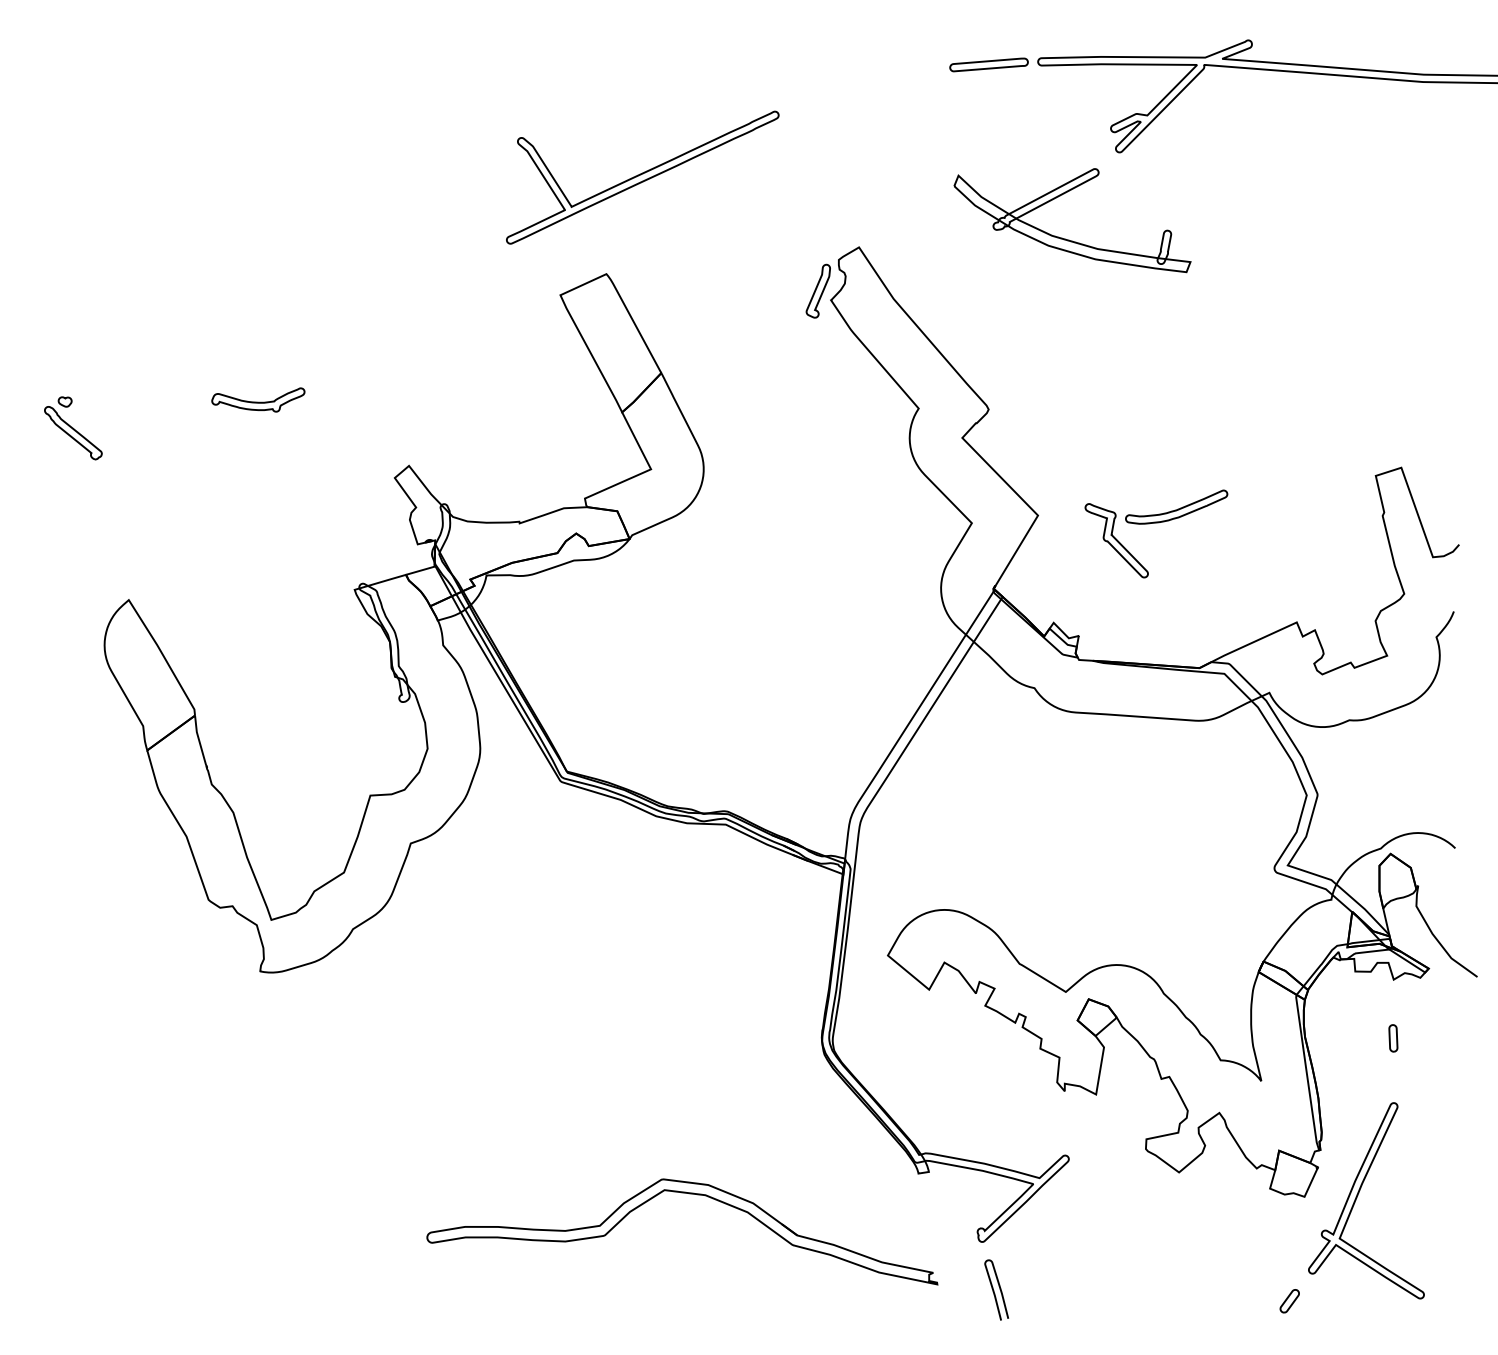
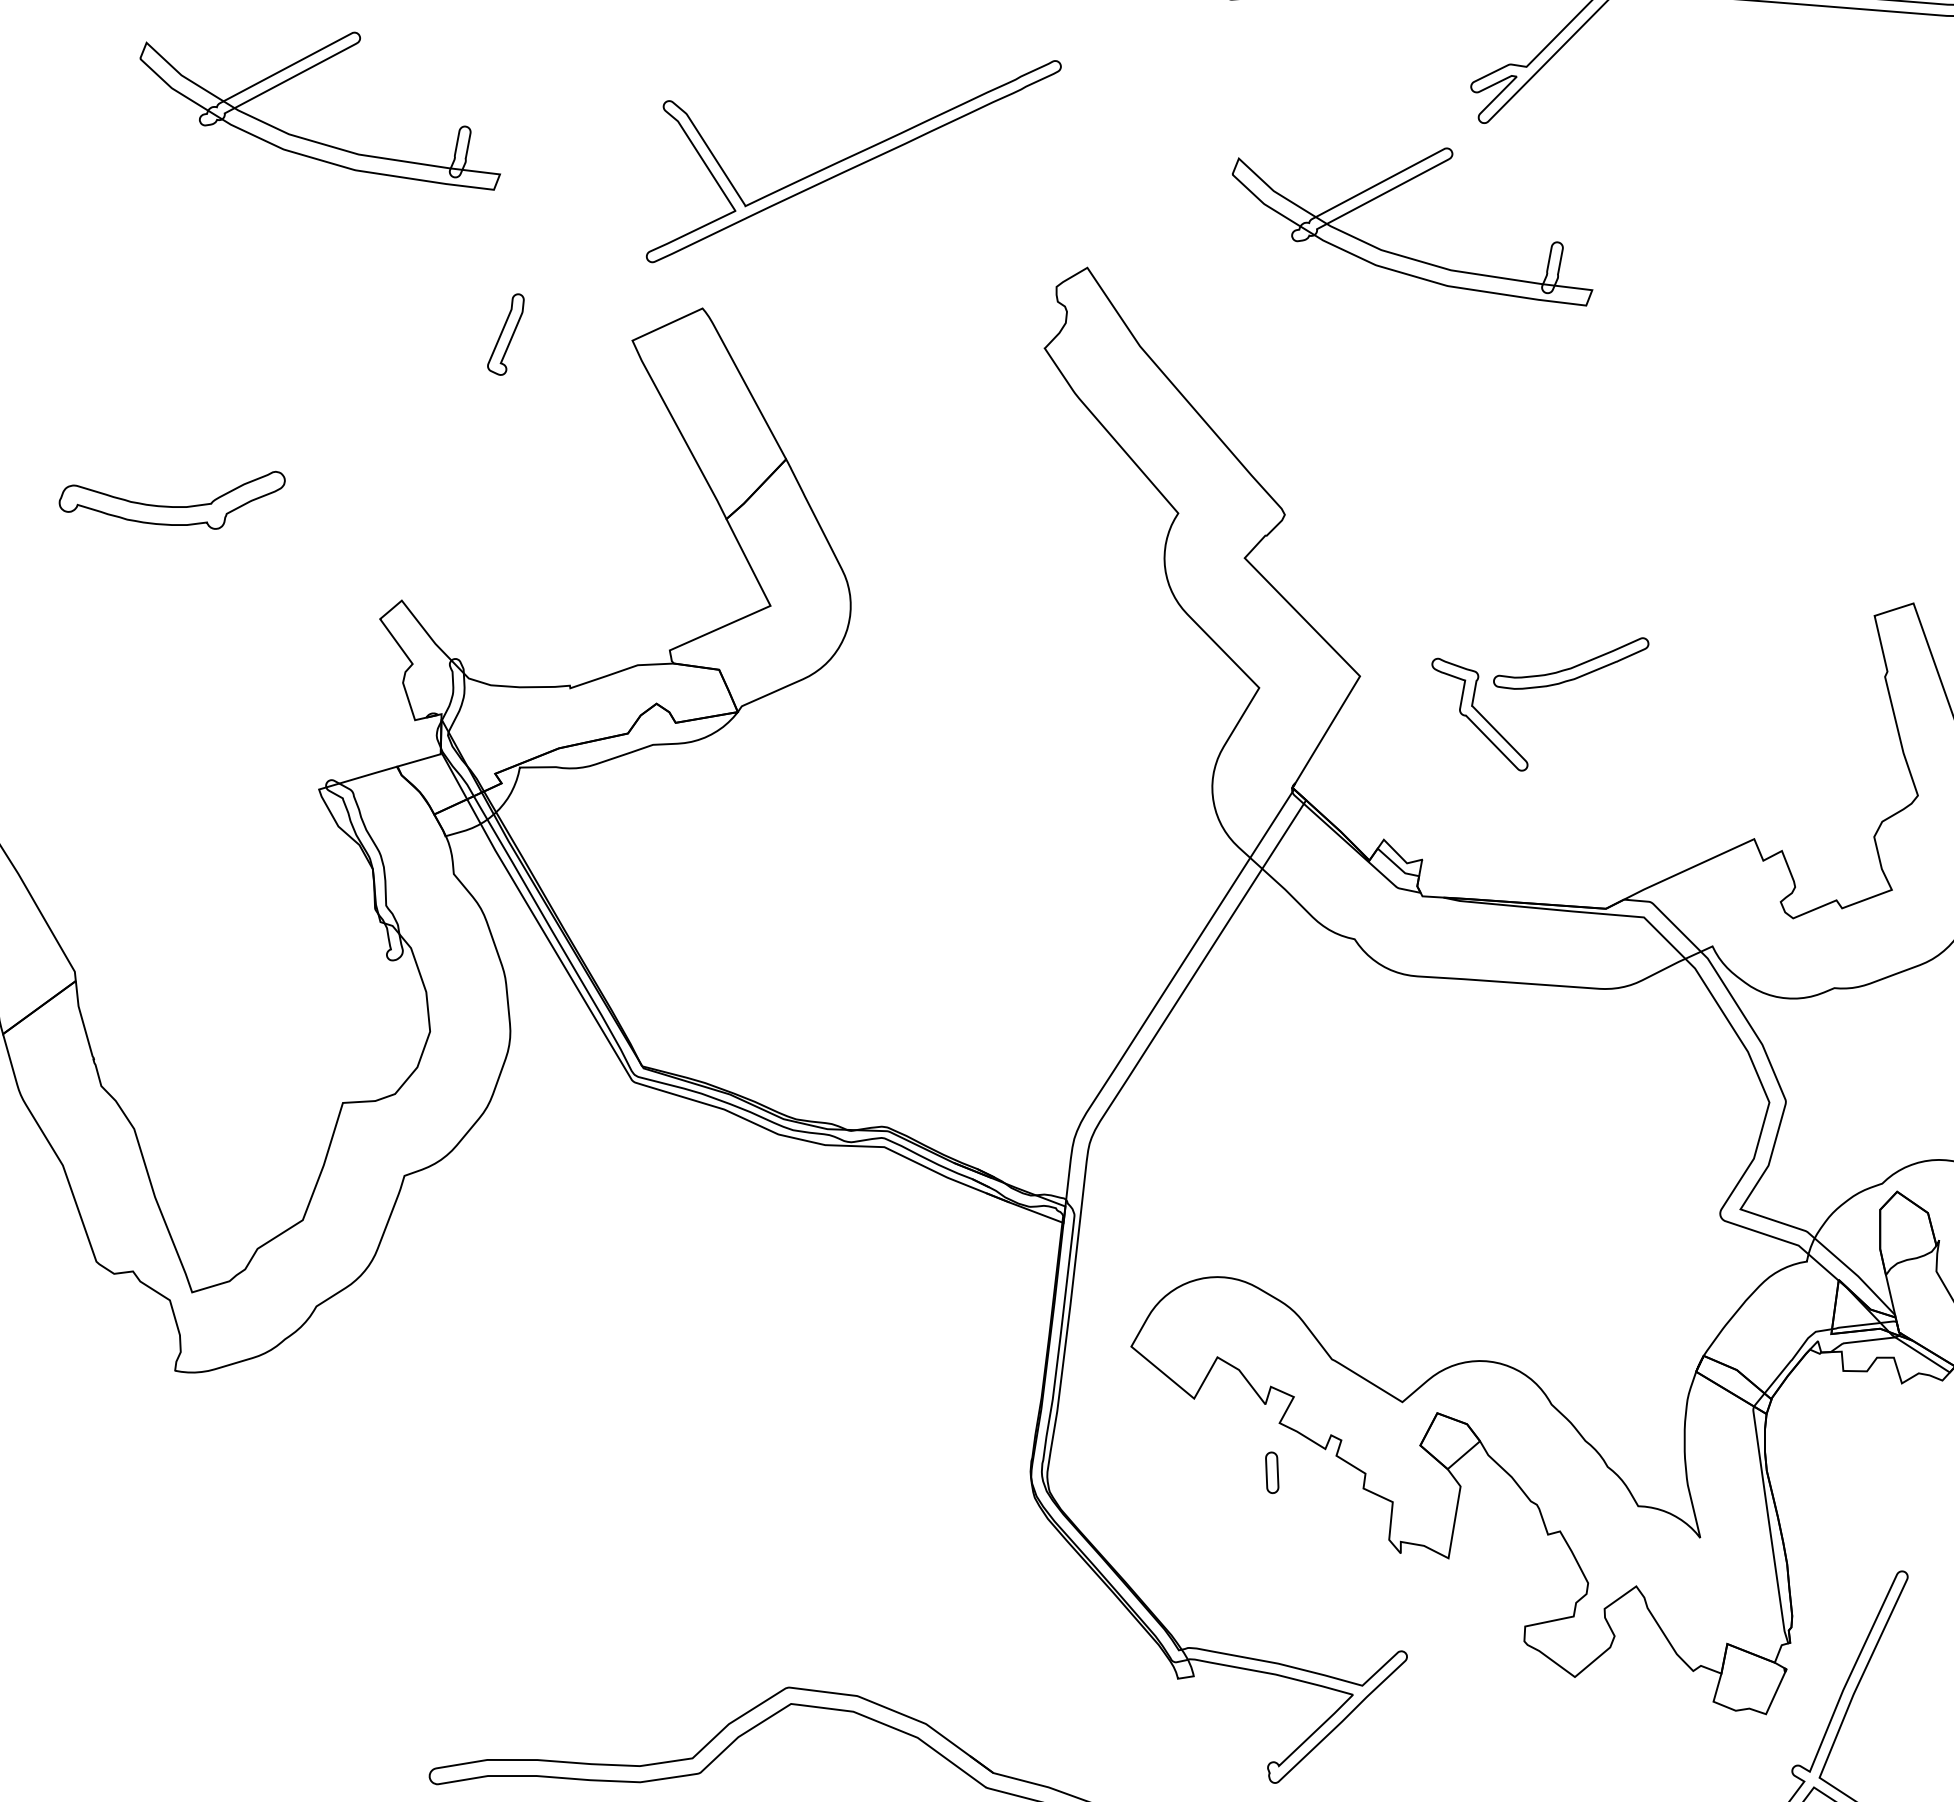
part: (352, 163) -> (315, 140), added
part: (642, 177) -> (853, 161), moved
part: (817, 290) -> (504, 333), moved
part: (258, 399) -> (172, 499), size x1.6
part: (1393, 1038) -> (1272, 1472), moved

